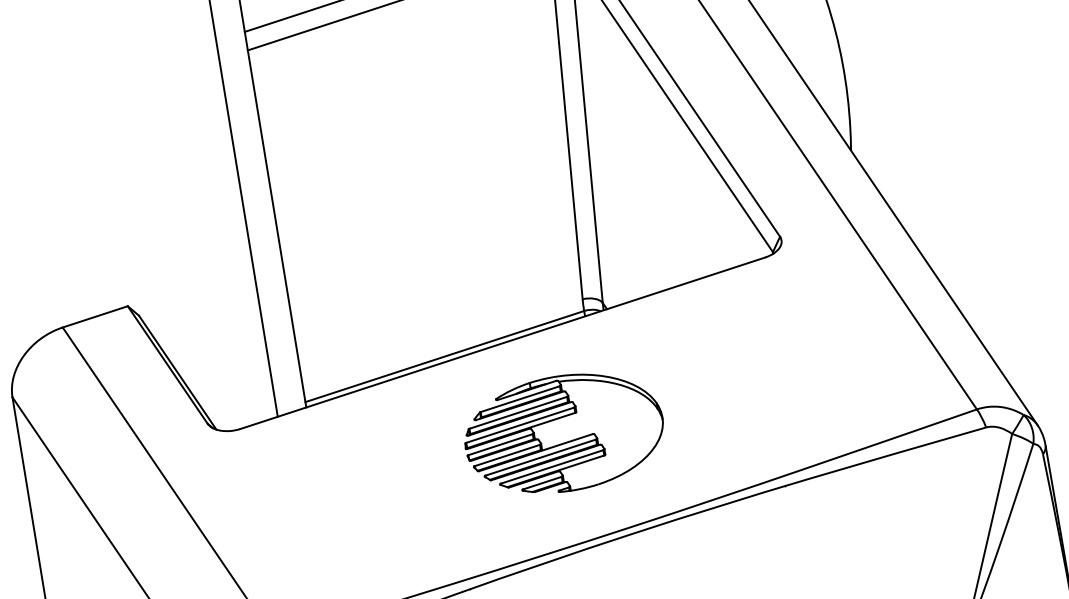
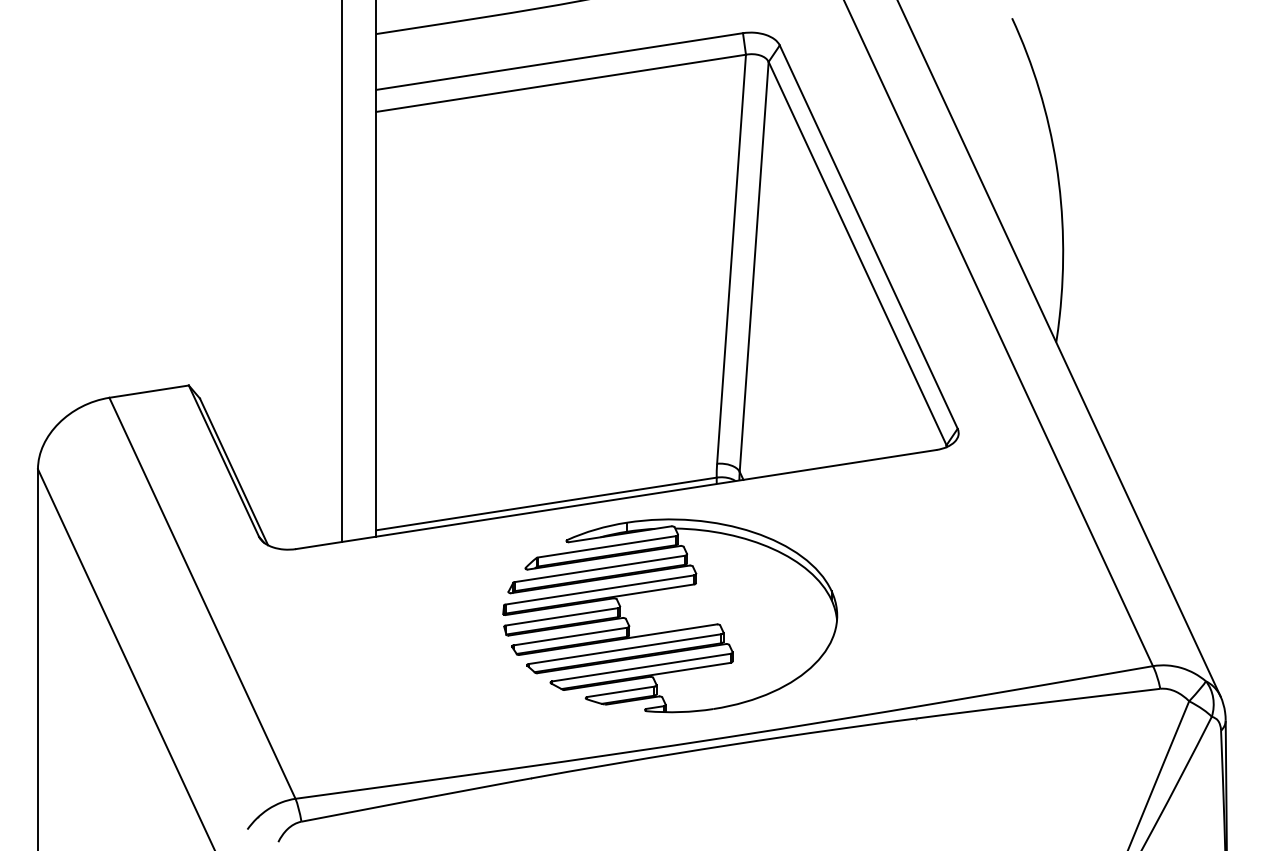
part: (564, 433) -> (670, 615), size x1.43

